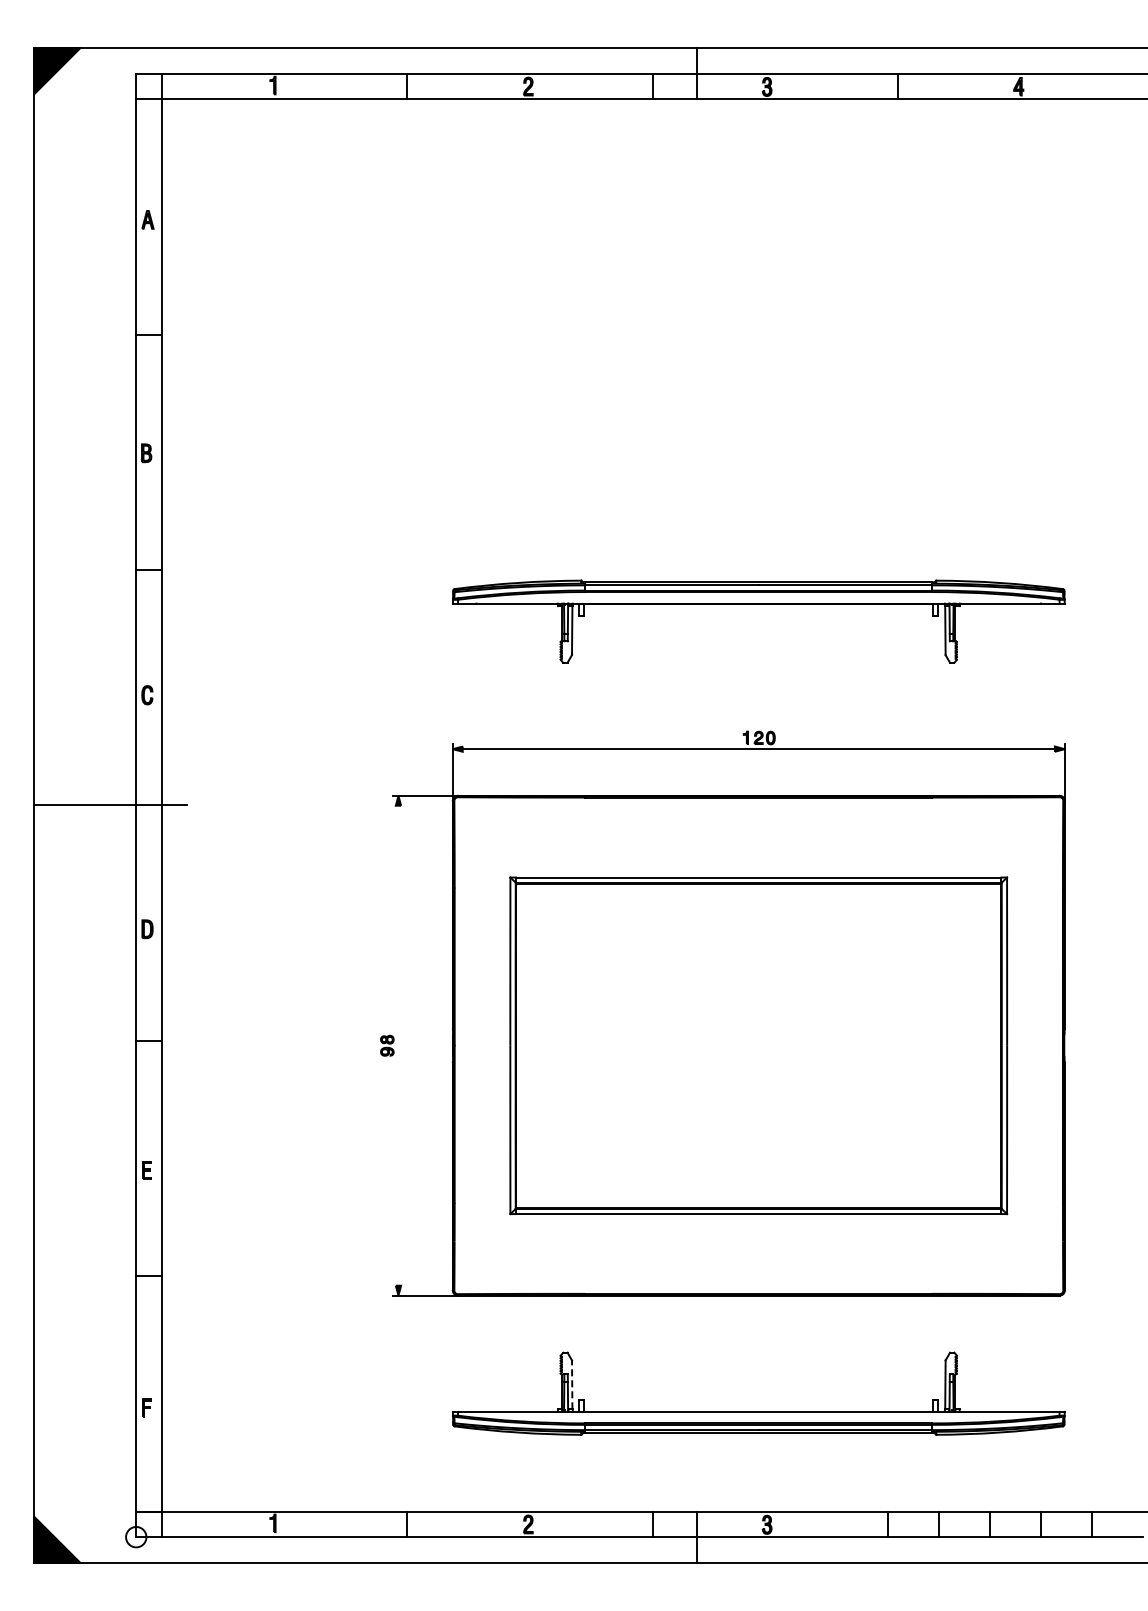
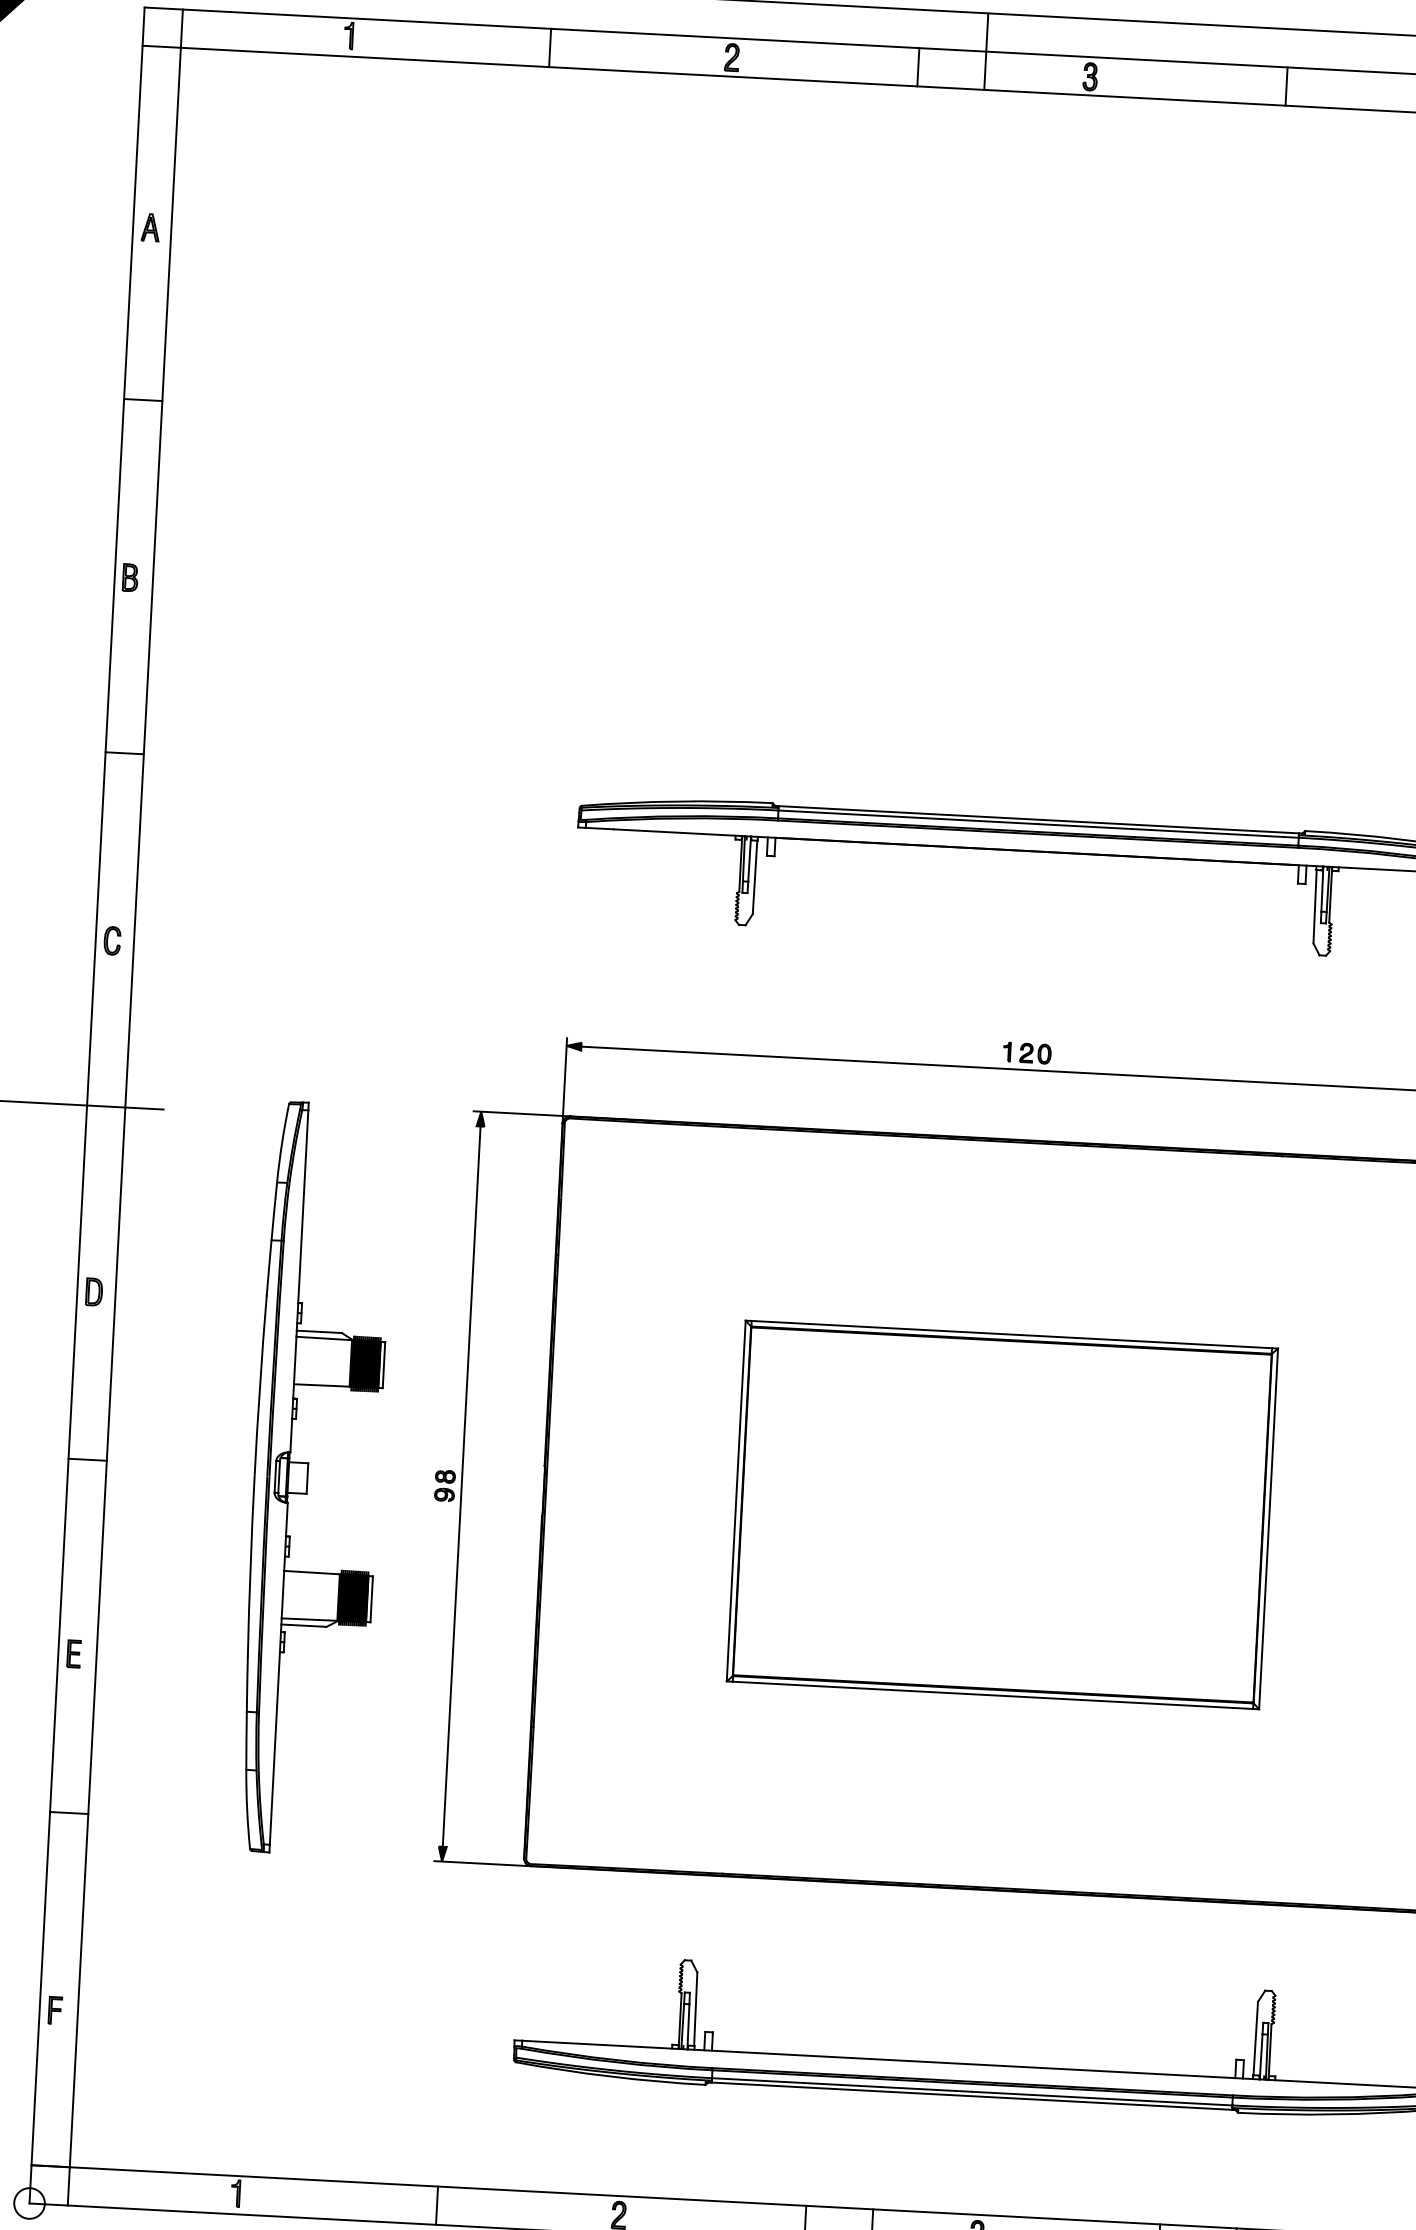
part: (301, 1045) -> (316, 1478), added
line: (398, 1045) -> (461, 1486), added
part: (758, 1045) -> (1001, 1514), size x0.71
line: (572, 1384) -> (696, 2008), dashed -> solid

